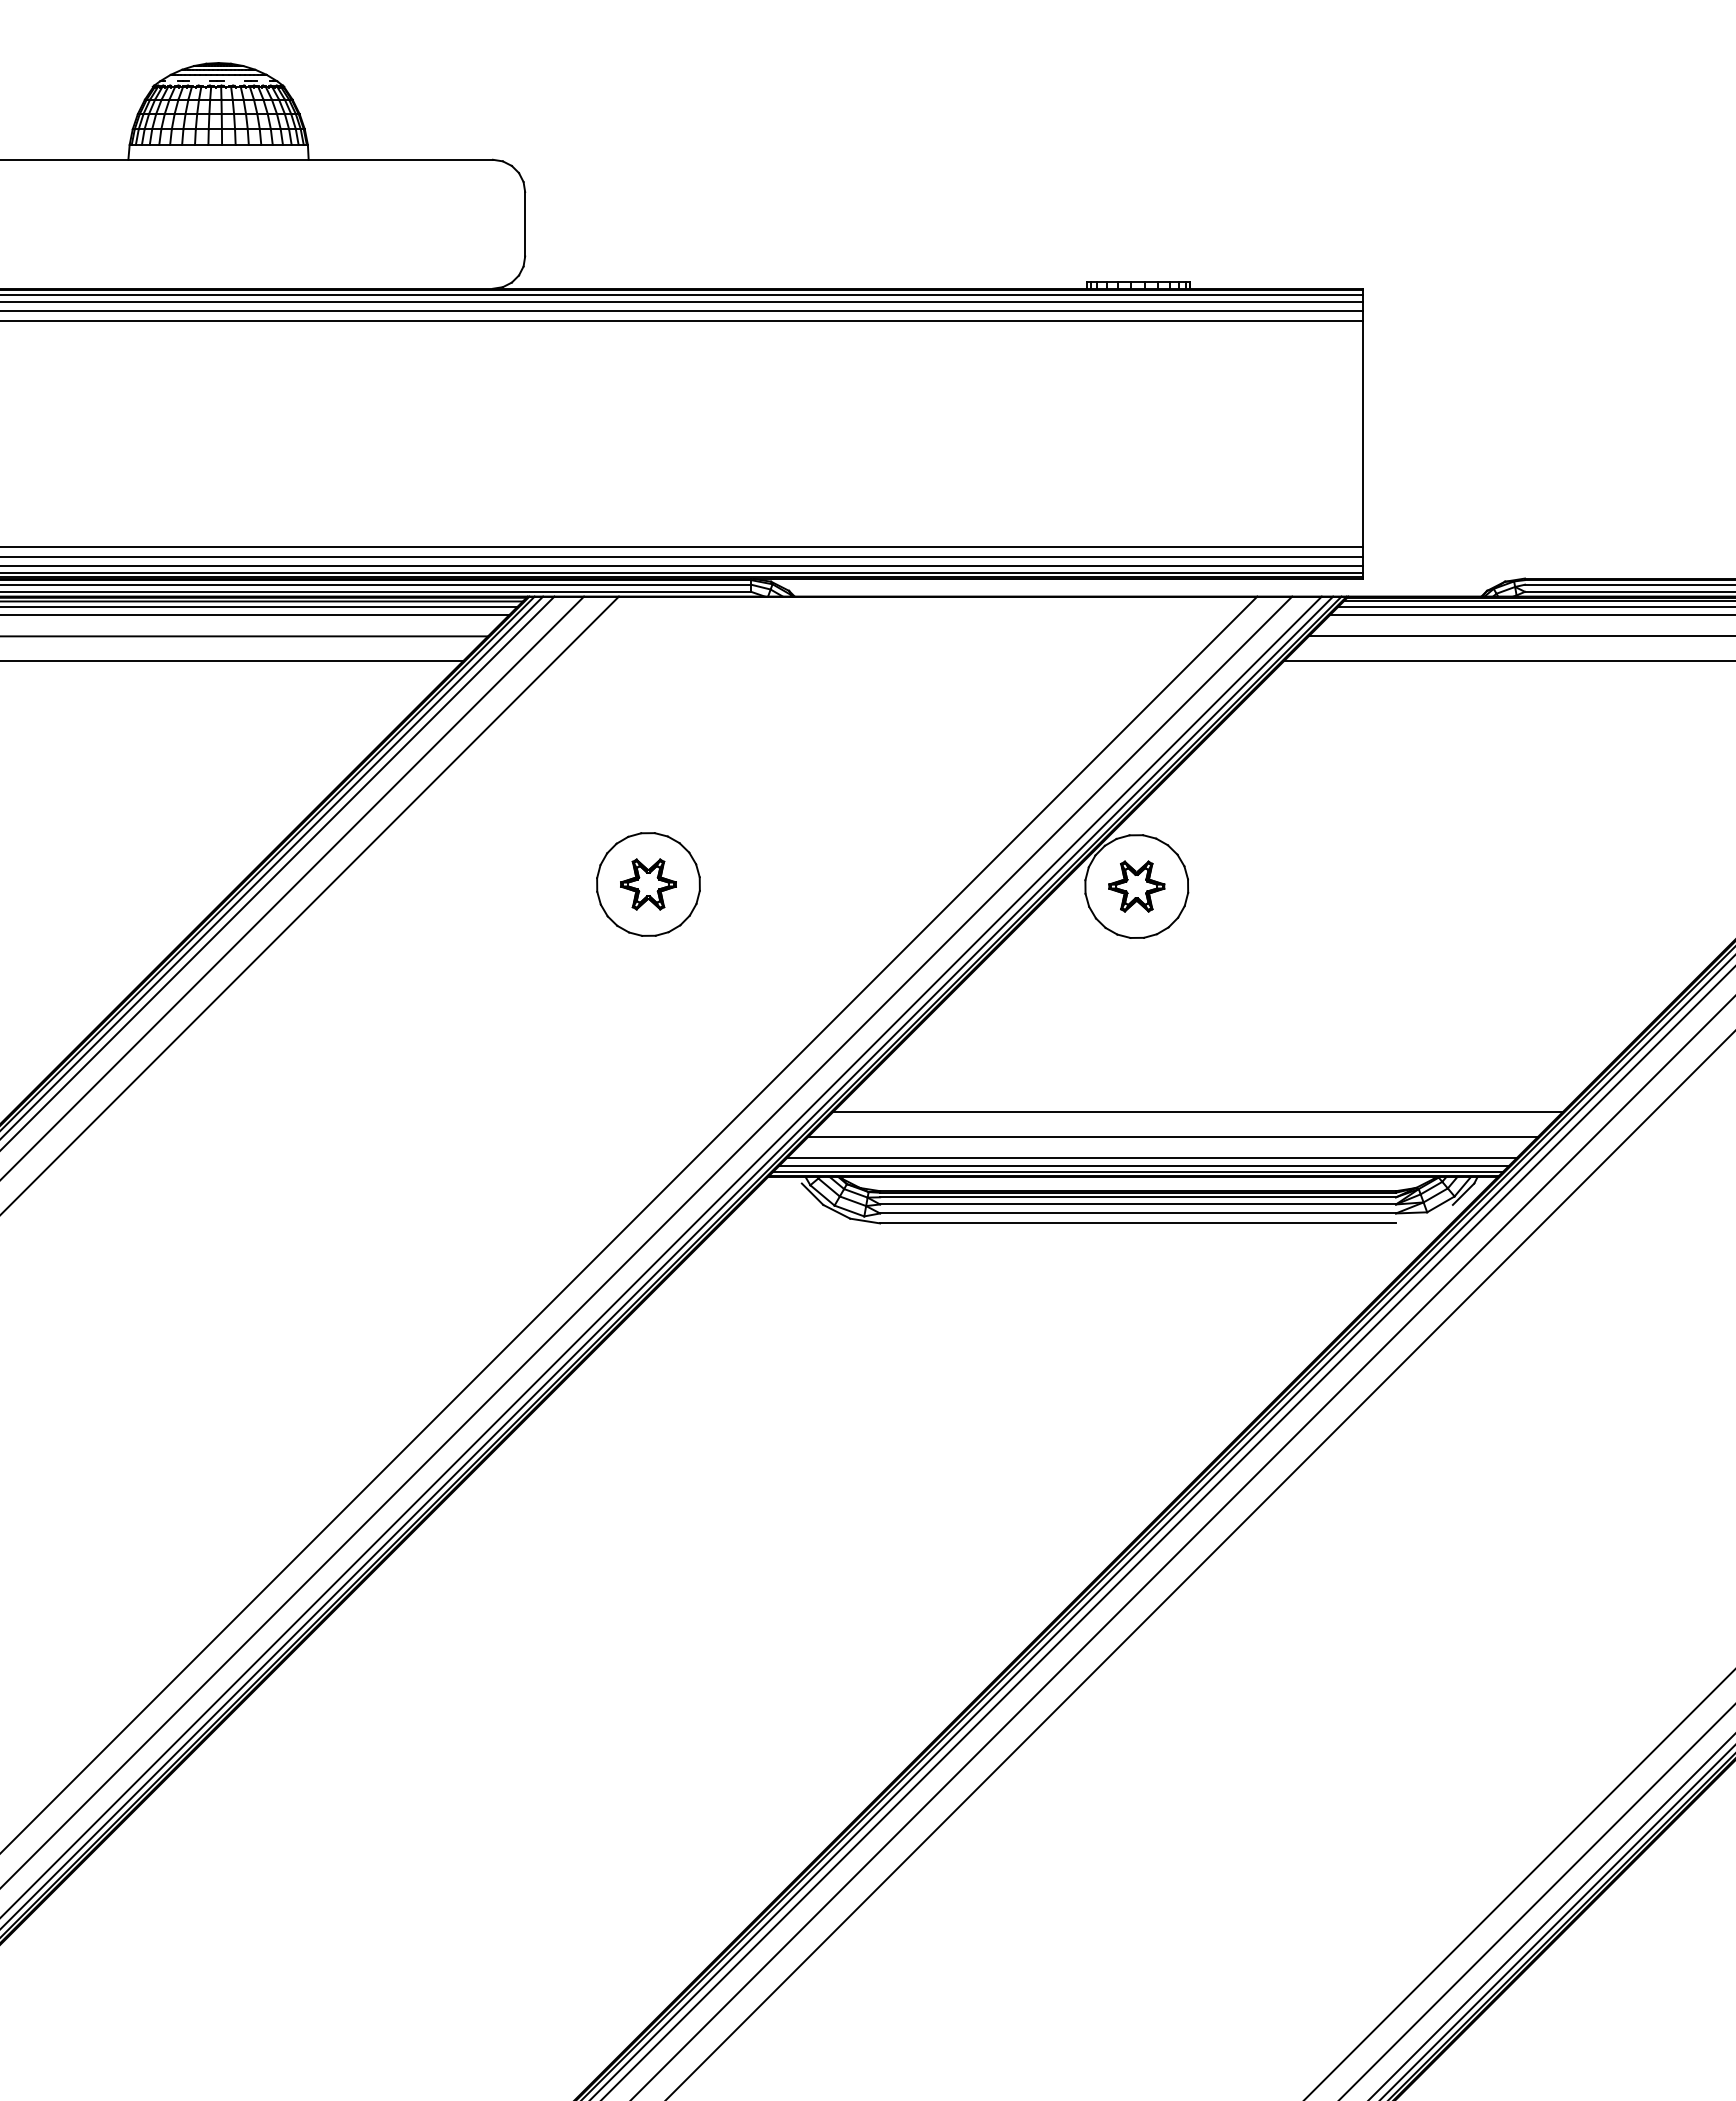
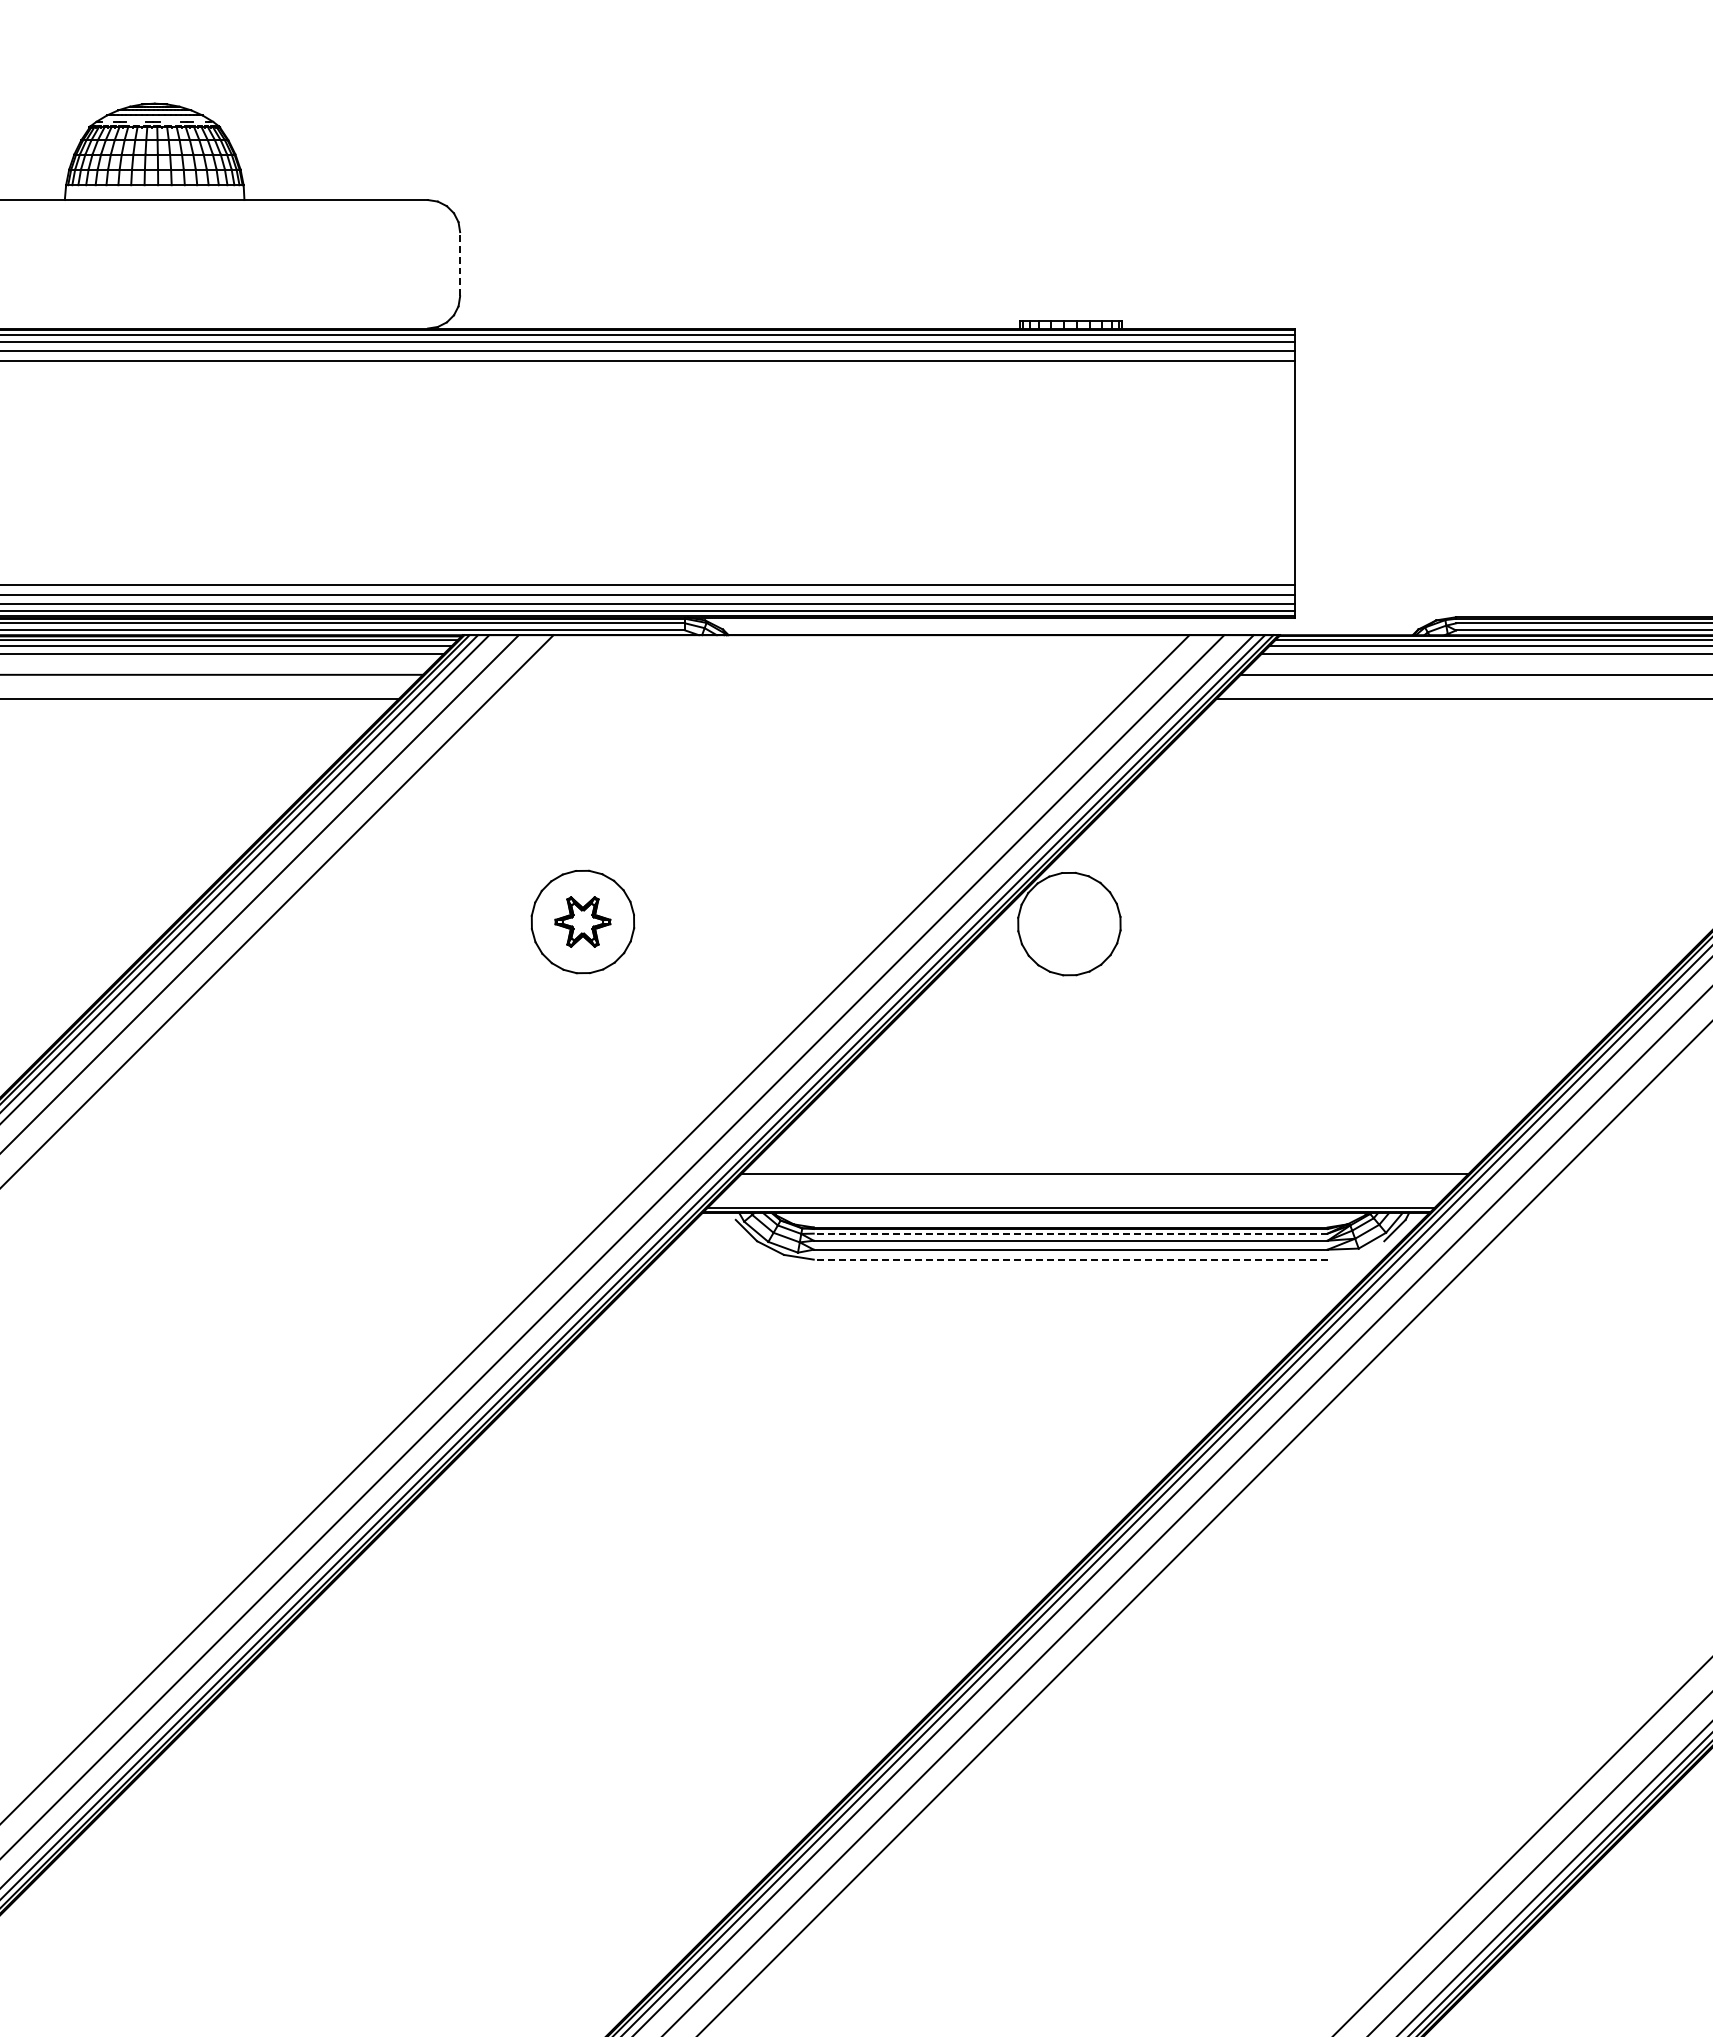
line: (525, 223) -> (460, 263), solid -> dashed
part: (1136, 886) -> (1069, 924), removed
line: (1197, 1112) -> (1129, 1149), removed
line: (1151, 1158) -> (1084, 1194), removed
line: (1143, 1166) -> (1076, 1202), removed
line: (1138, 1197) -> (1071, 1233), solid -> dashed
line: (1138, 1223) -> (1071, 1259), solid -> dashed

